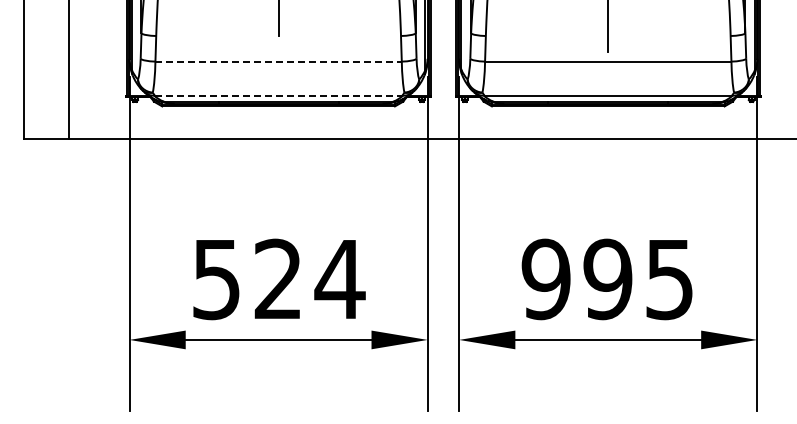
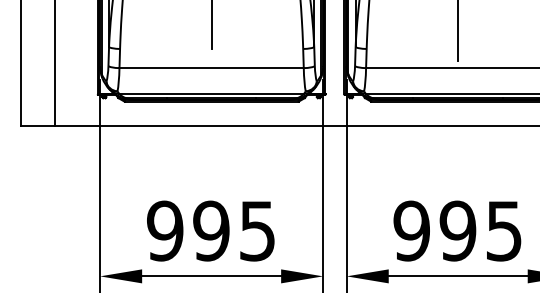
line: (279, 61) -> (212, 68), dashed -> solid
line: (278, 95) -> (211, 93), dashed -> solid
text: (278, 279) -> (211, 231), 524 -> 995

